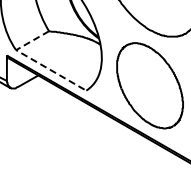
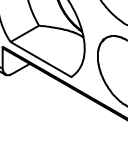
line: (35, 61) -> (27, 51), dashed -> solid

